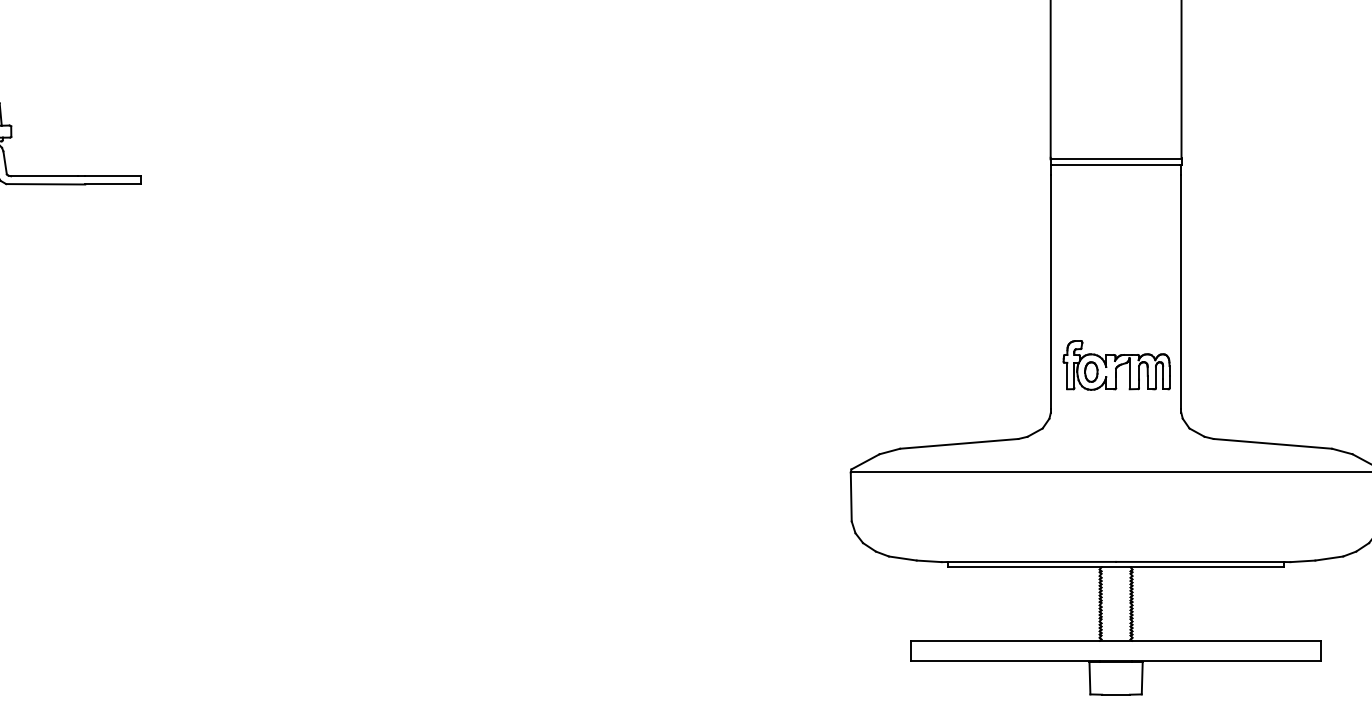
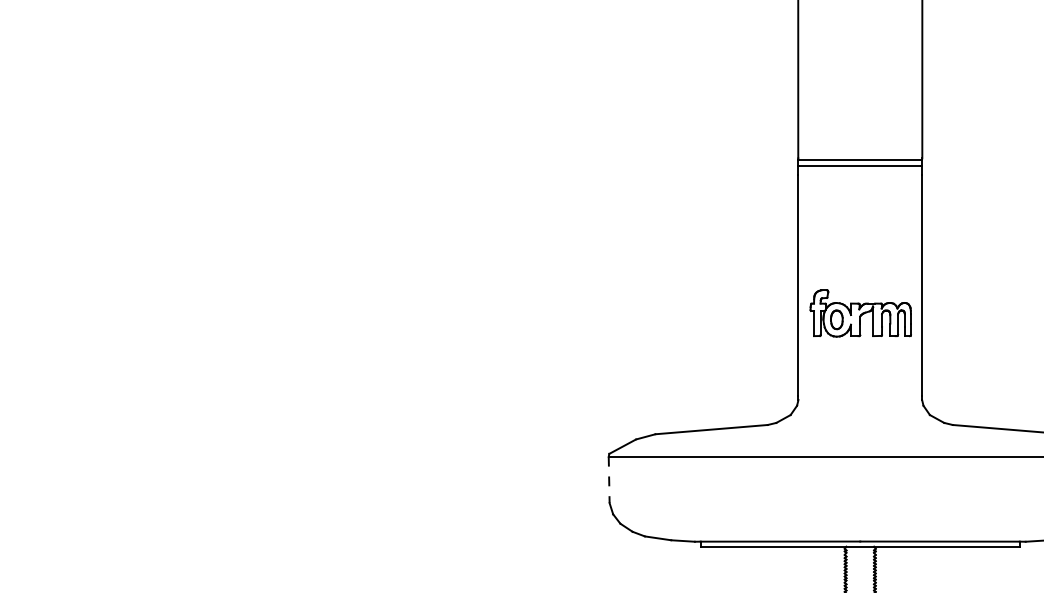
part: (1116, 365) -> (860, 313), moved
line: (851, 497) -> (609, 480), solid -> dashed

